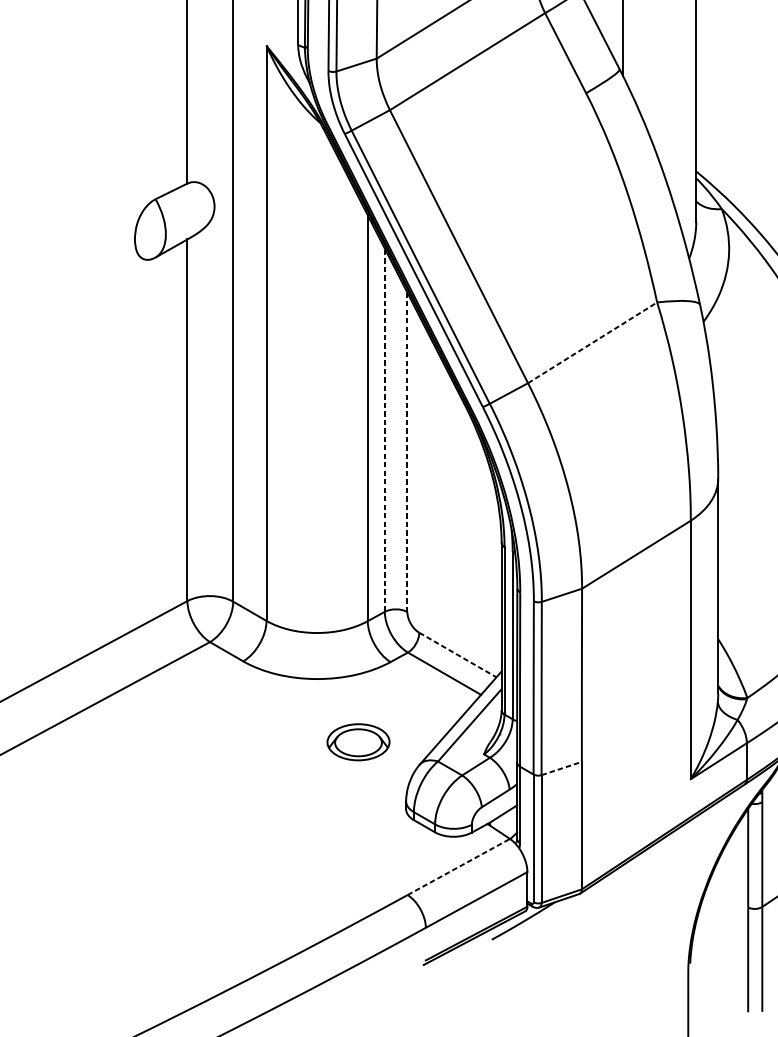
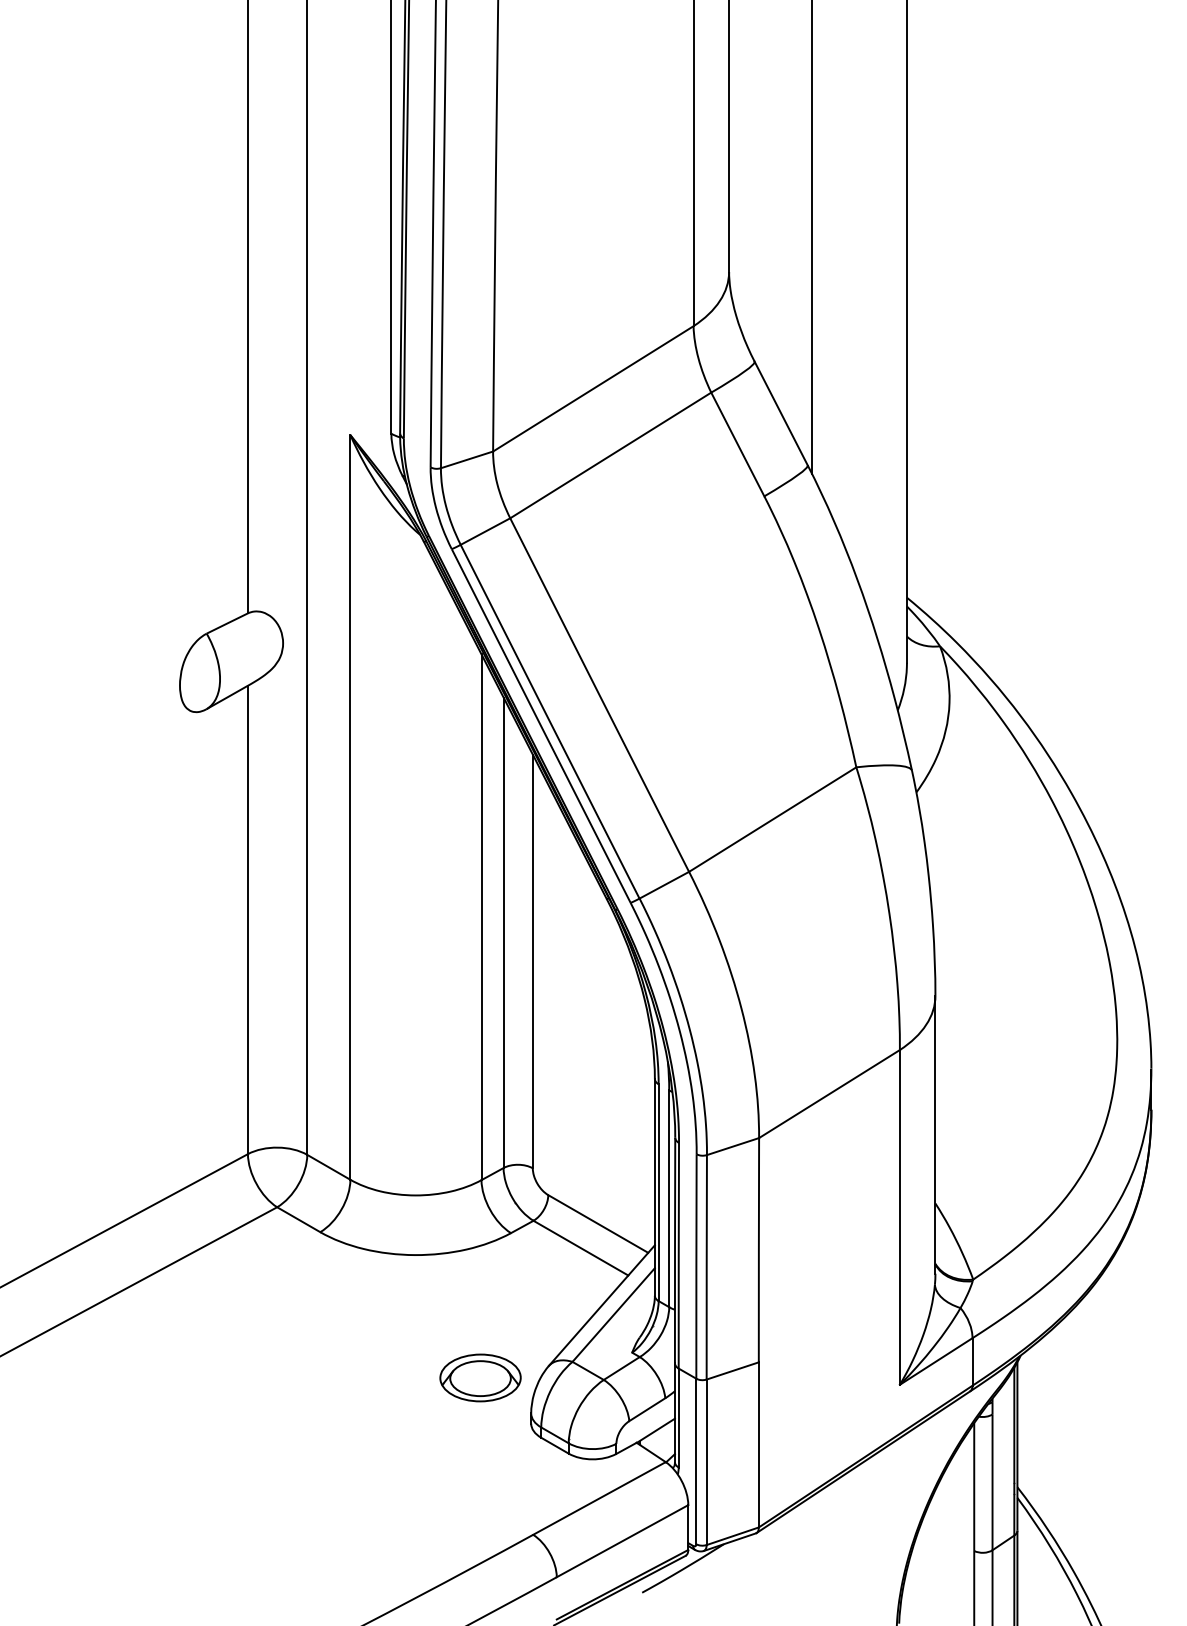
line: (592, 342) -> (772, 819), dashed -> solid
line: (384, 429) -> (503, 932), dashed -> solid
line: (407, 452) -> (532, 961), dashed -> solid
line: (458, 654) -> (598, 1223), dashed -> solid
part: (358, 741) -> (480, 1377), moved
line: (562, 768) -> (733, 1370), dashed -> solid
line: (458, 867) -> (599, 1498), dashed -> solid

